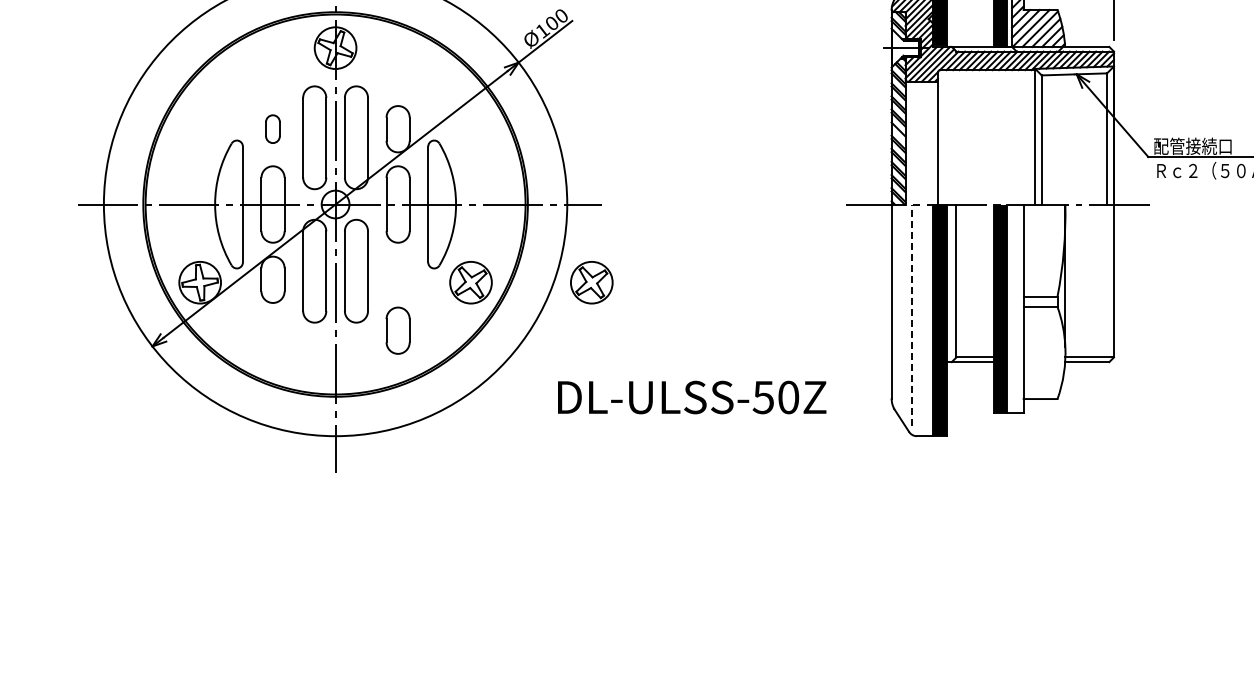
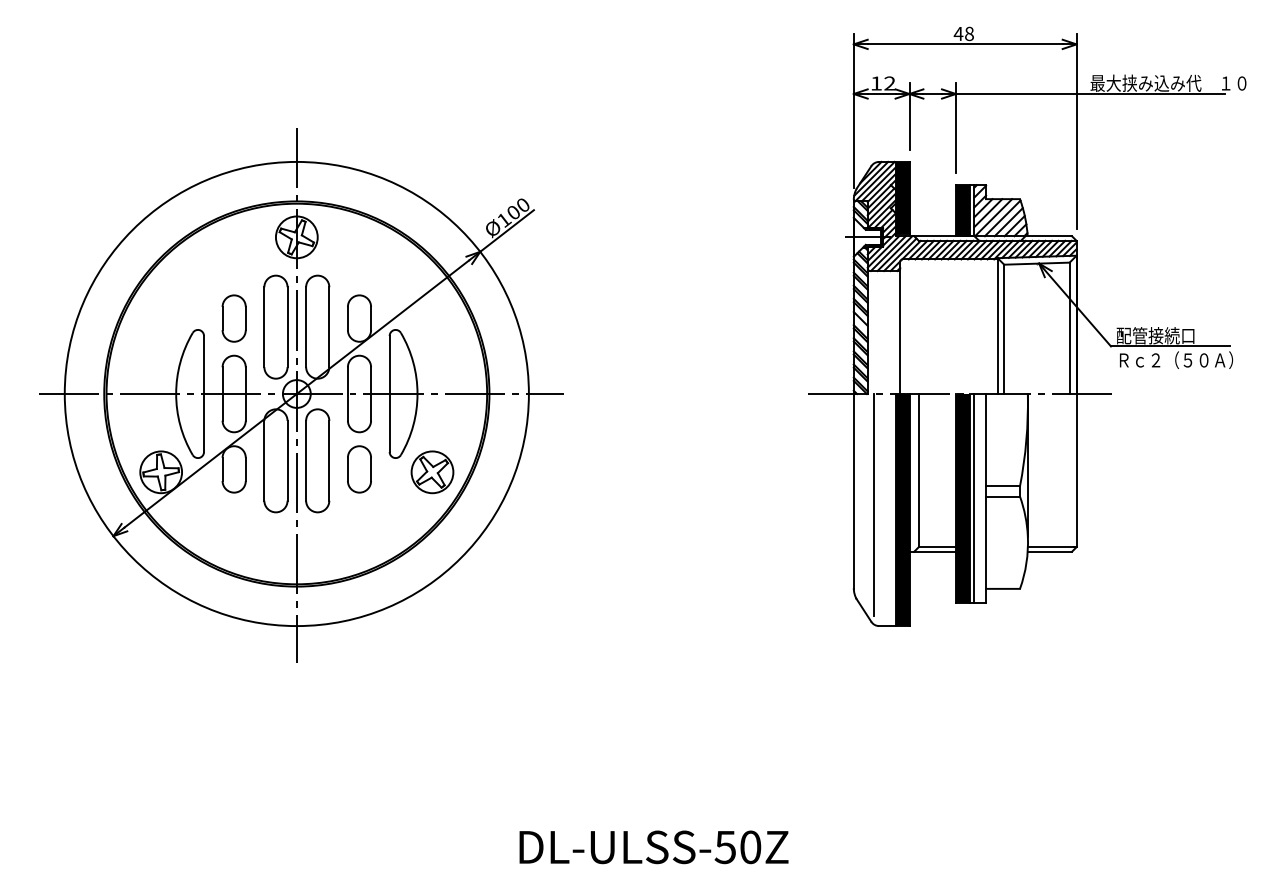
part: (272, 129) -> (233, 318), size x1.67
part: (591, 282) -> (553, 472), removed
line: (1012, 308) -> (974, 498), added
line: (911, 314) -> (873, 504), dashed -> solid
part: (398, 330) -> (359, 469), moved
text: (691, 397) -> (653, 847), moved

